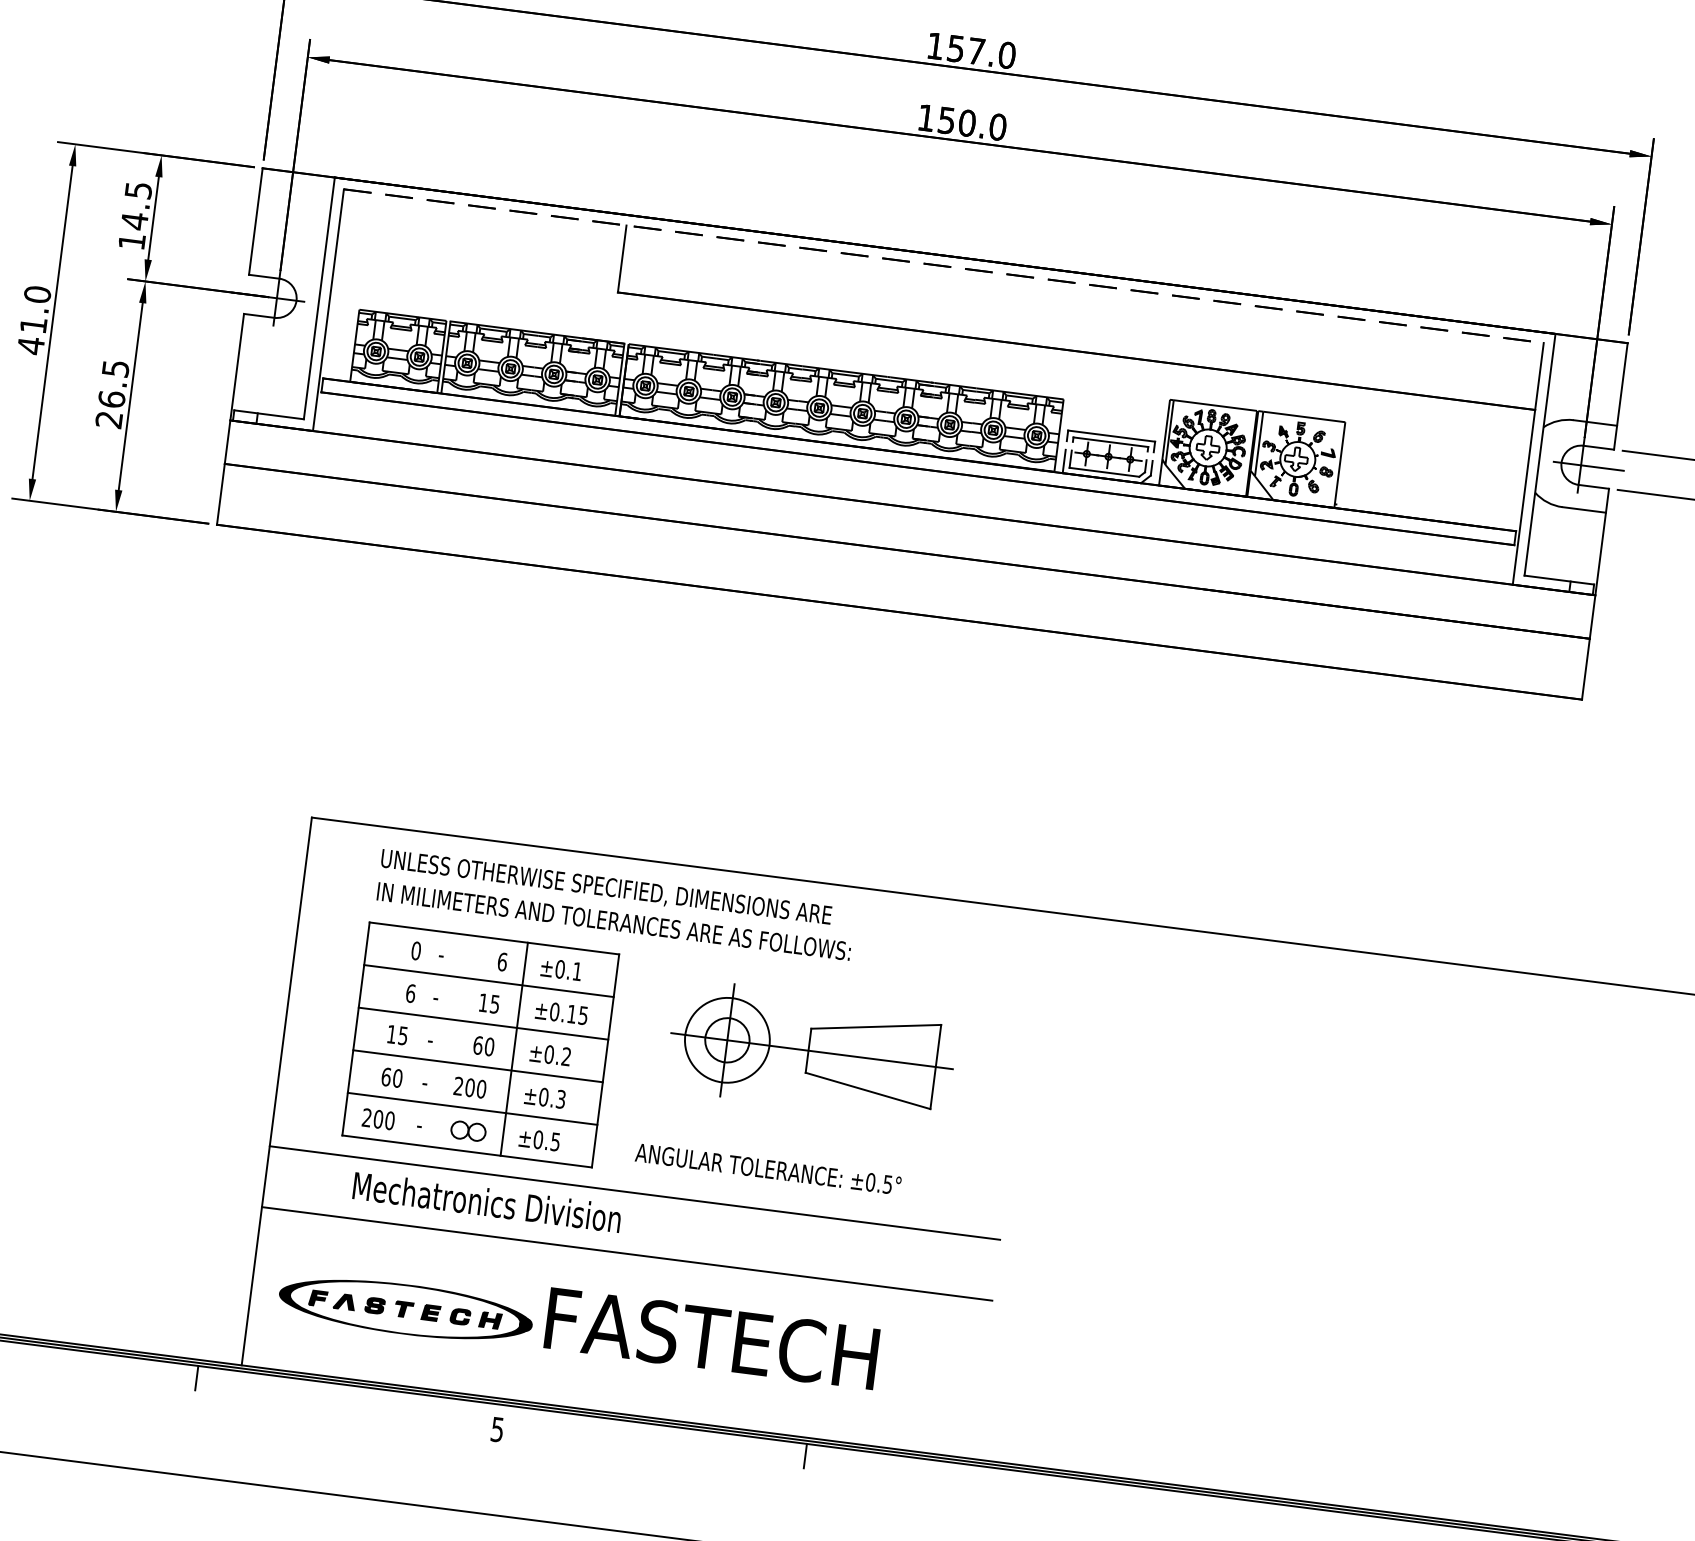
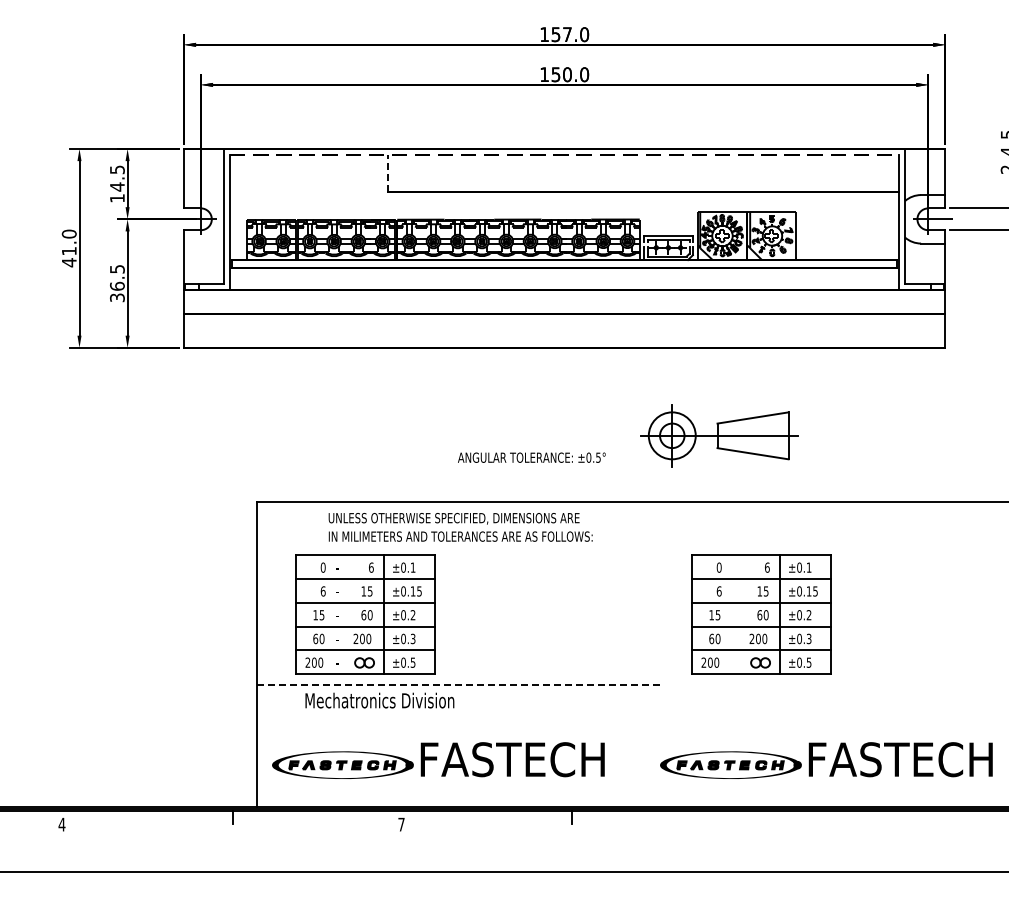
line: (621, 258) -> (387, 173), solid -> dashed
text: (109, 419) -> (117, 297), 26.5 -> 36.5
text: (615, 905) -> (460, 527), moved
part: (812, 1050) -> (719, 435), moved
part: (1191, 1135) -> (761, 614), added
text: (767, 1168) -> (531, 457), moved
line: (635, 1193) -> (460, 685), solid -> dashed
line: (625, 1254) -> (459, 719), removed
part: (1274, 1412) -> (826, 760), added
text: (497, 1429) -> (401, 824), 5 -> 7

